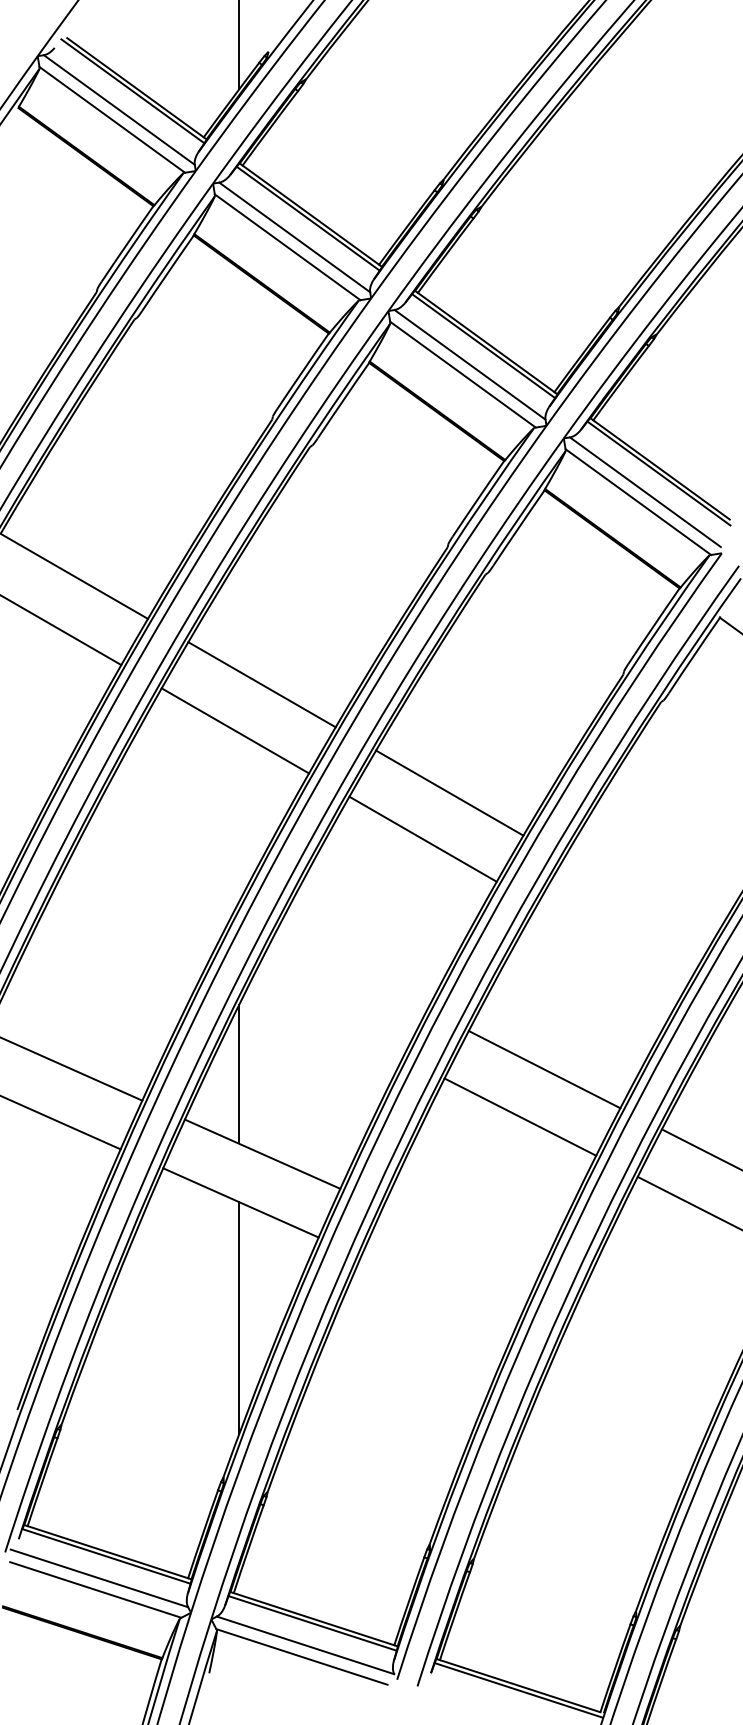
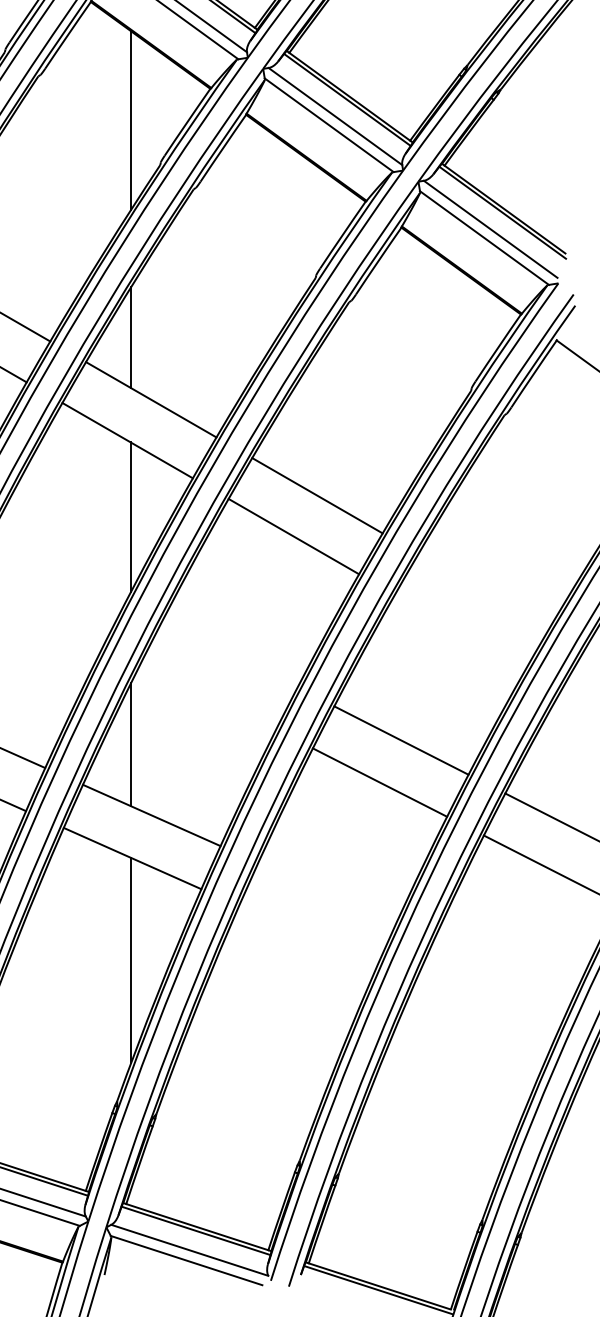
line: (239, 369) -> (131, 120), added
line: (239, 614) -> (131, 337), added
line: (239, 816) -> (131, 516), added

